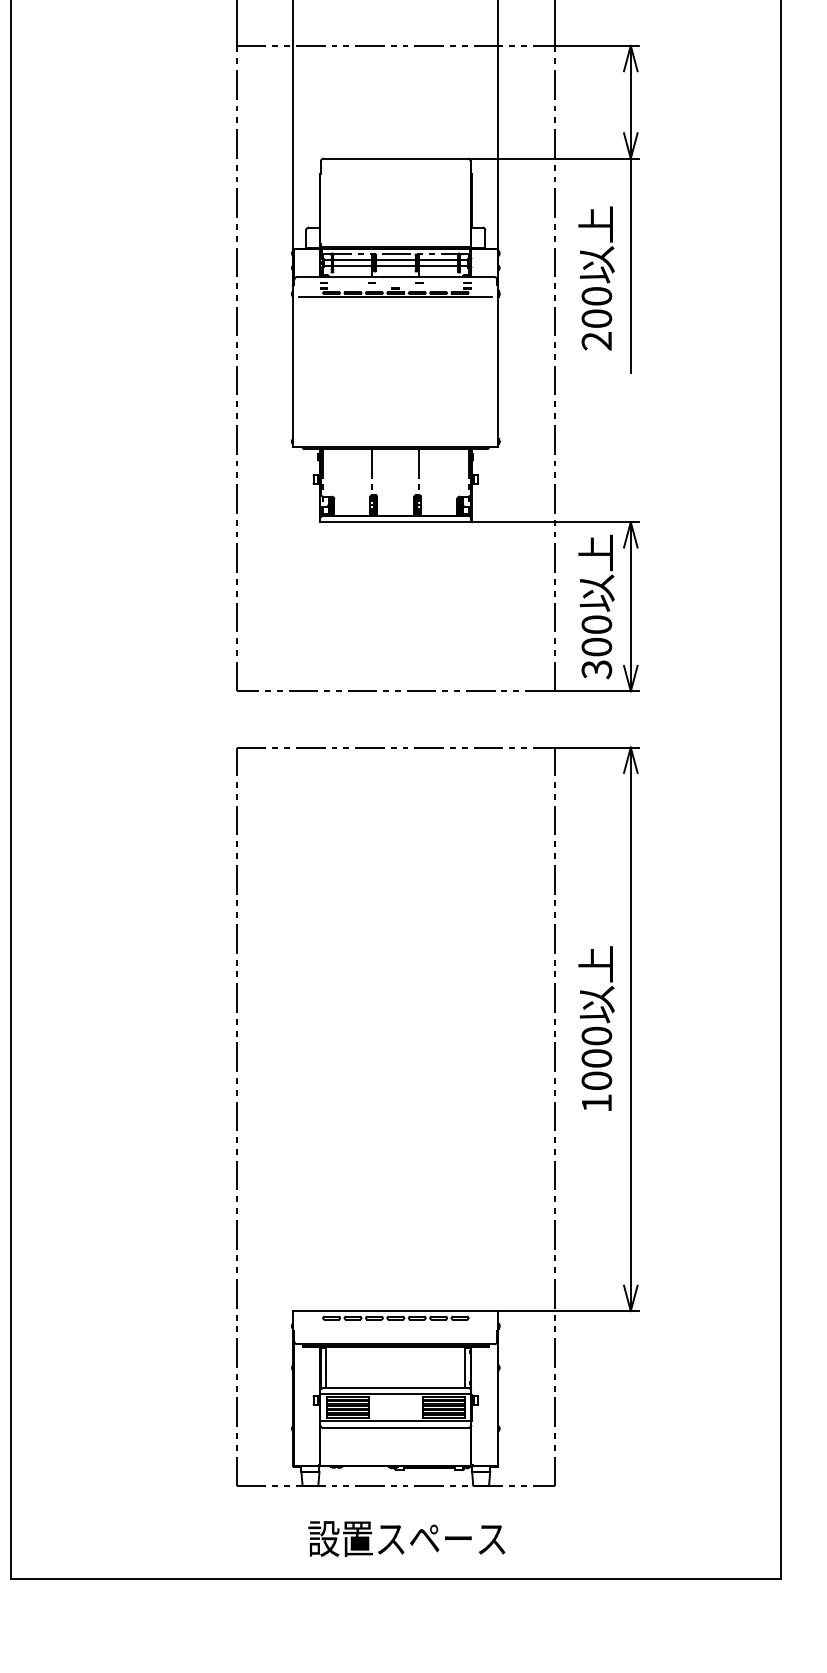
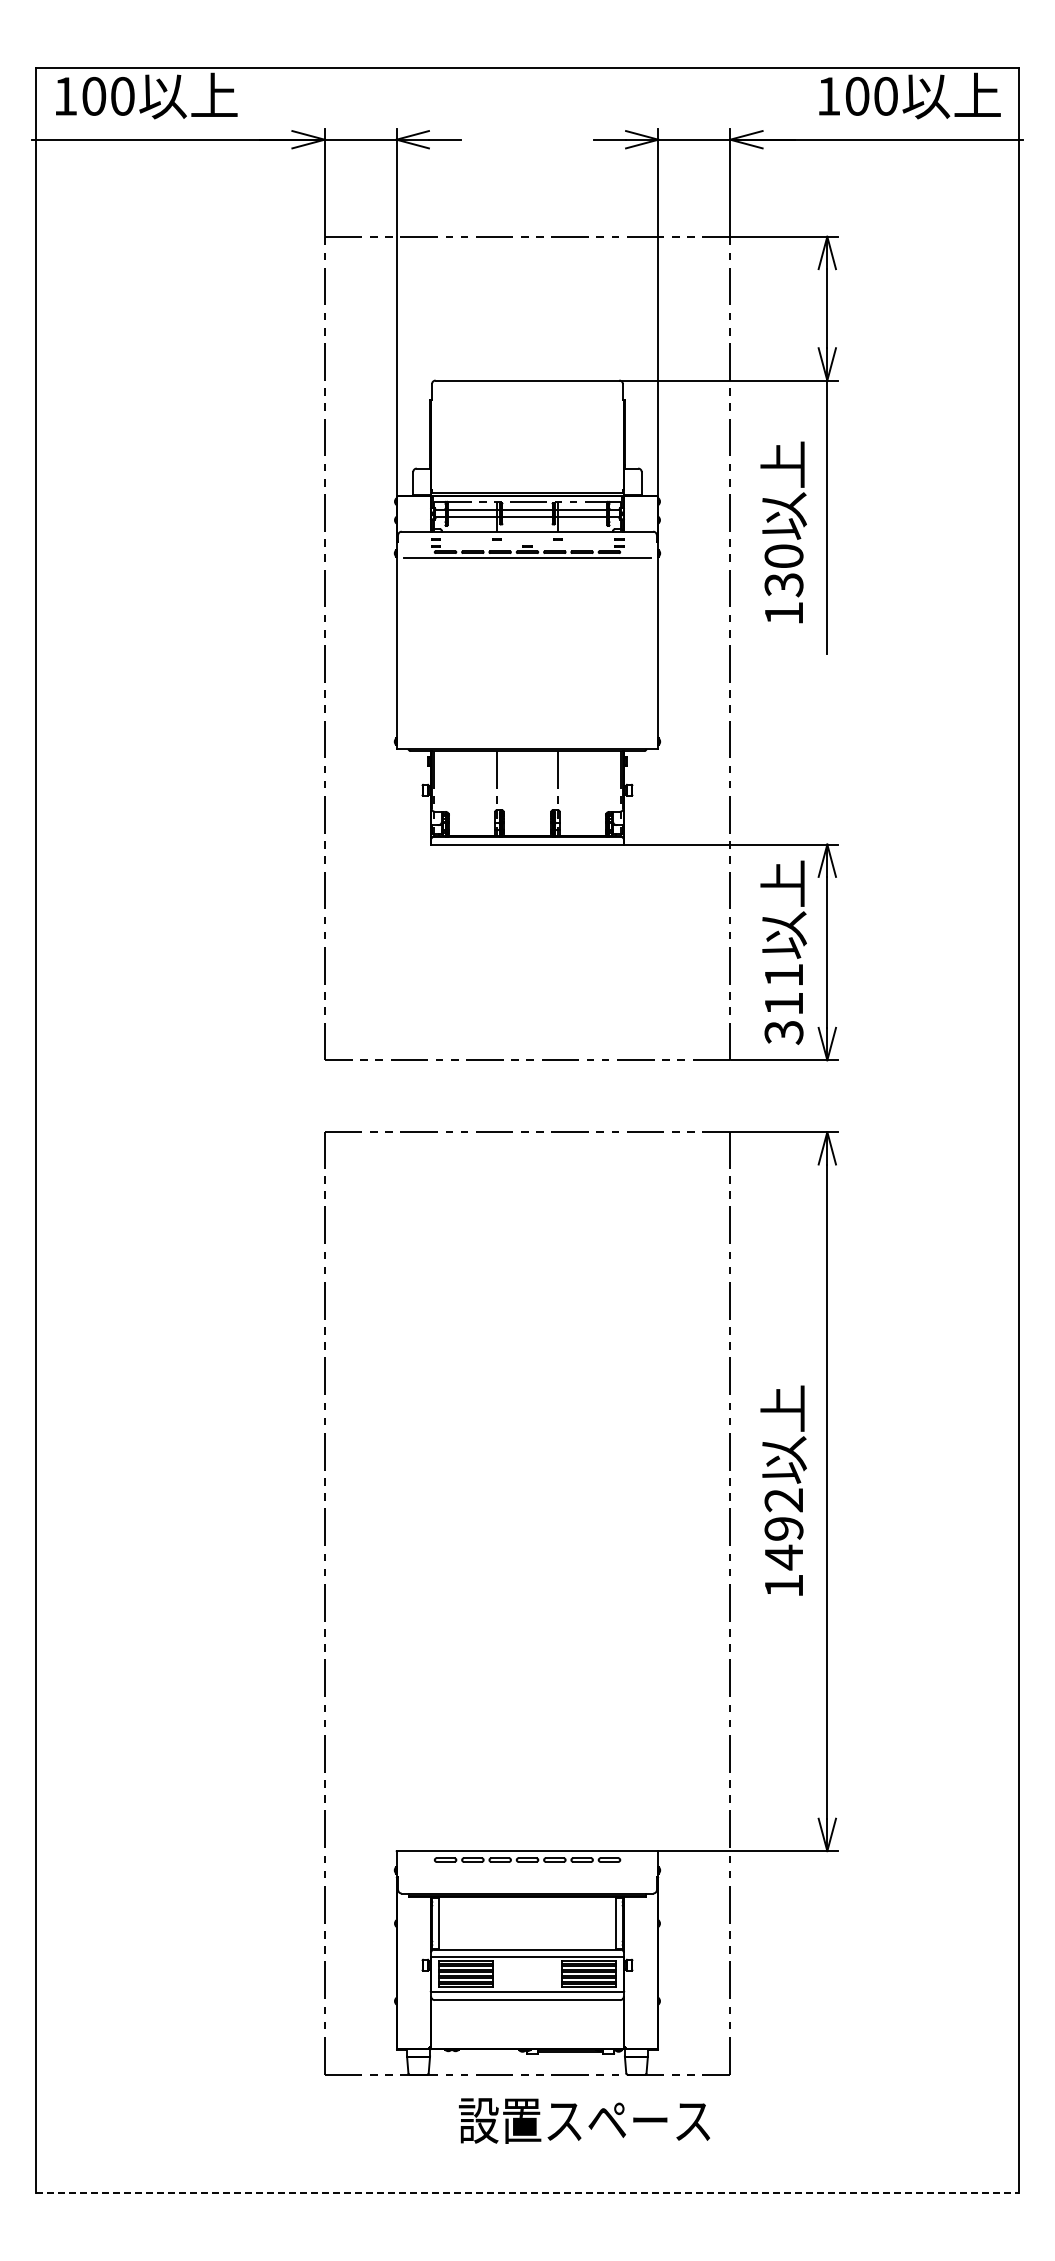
text: (596, 330) -> (783, 599), 200 -> 130
text: (596, 635) -> (783, 989), 300 -> 311
text: (596, 1059) -> (783, 1529), 1000 -> 1492
text: (406, 1538) -> (584, 2120), moved
line: (395, 1579) -> (527, 2193), solid -> dashed

